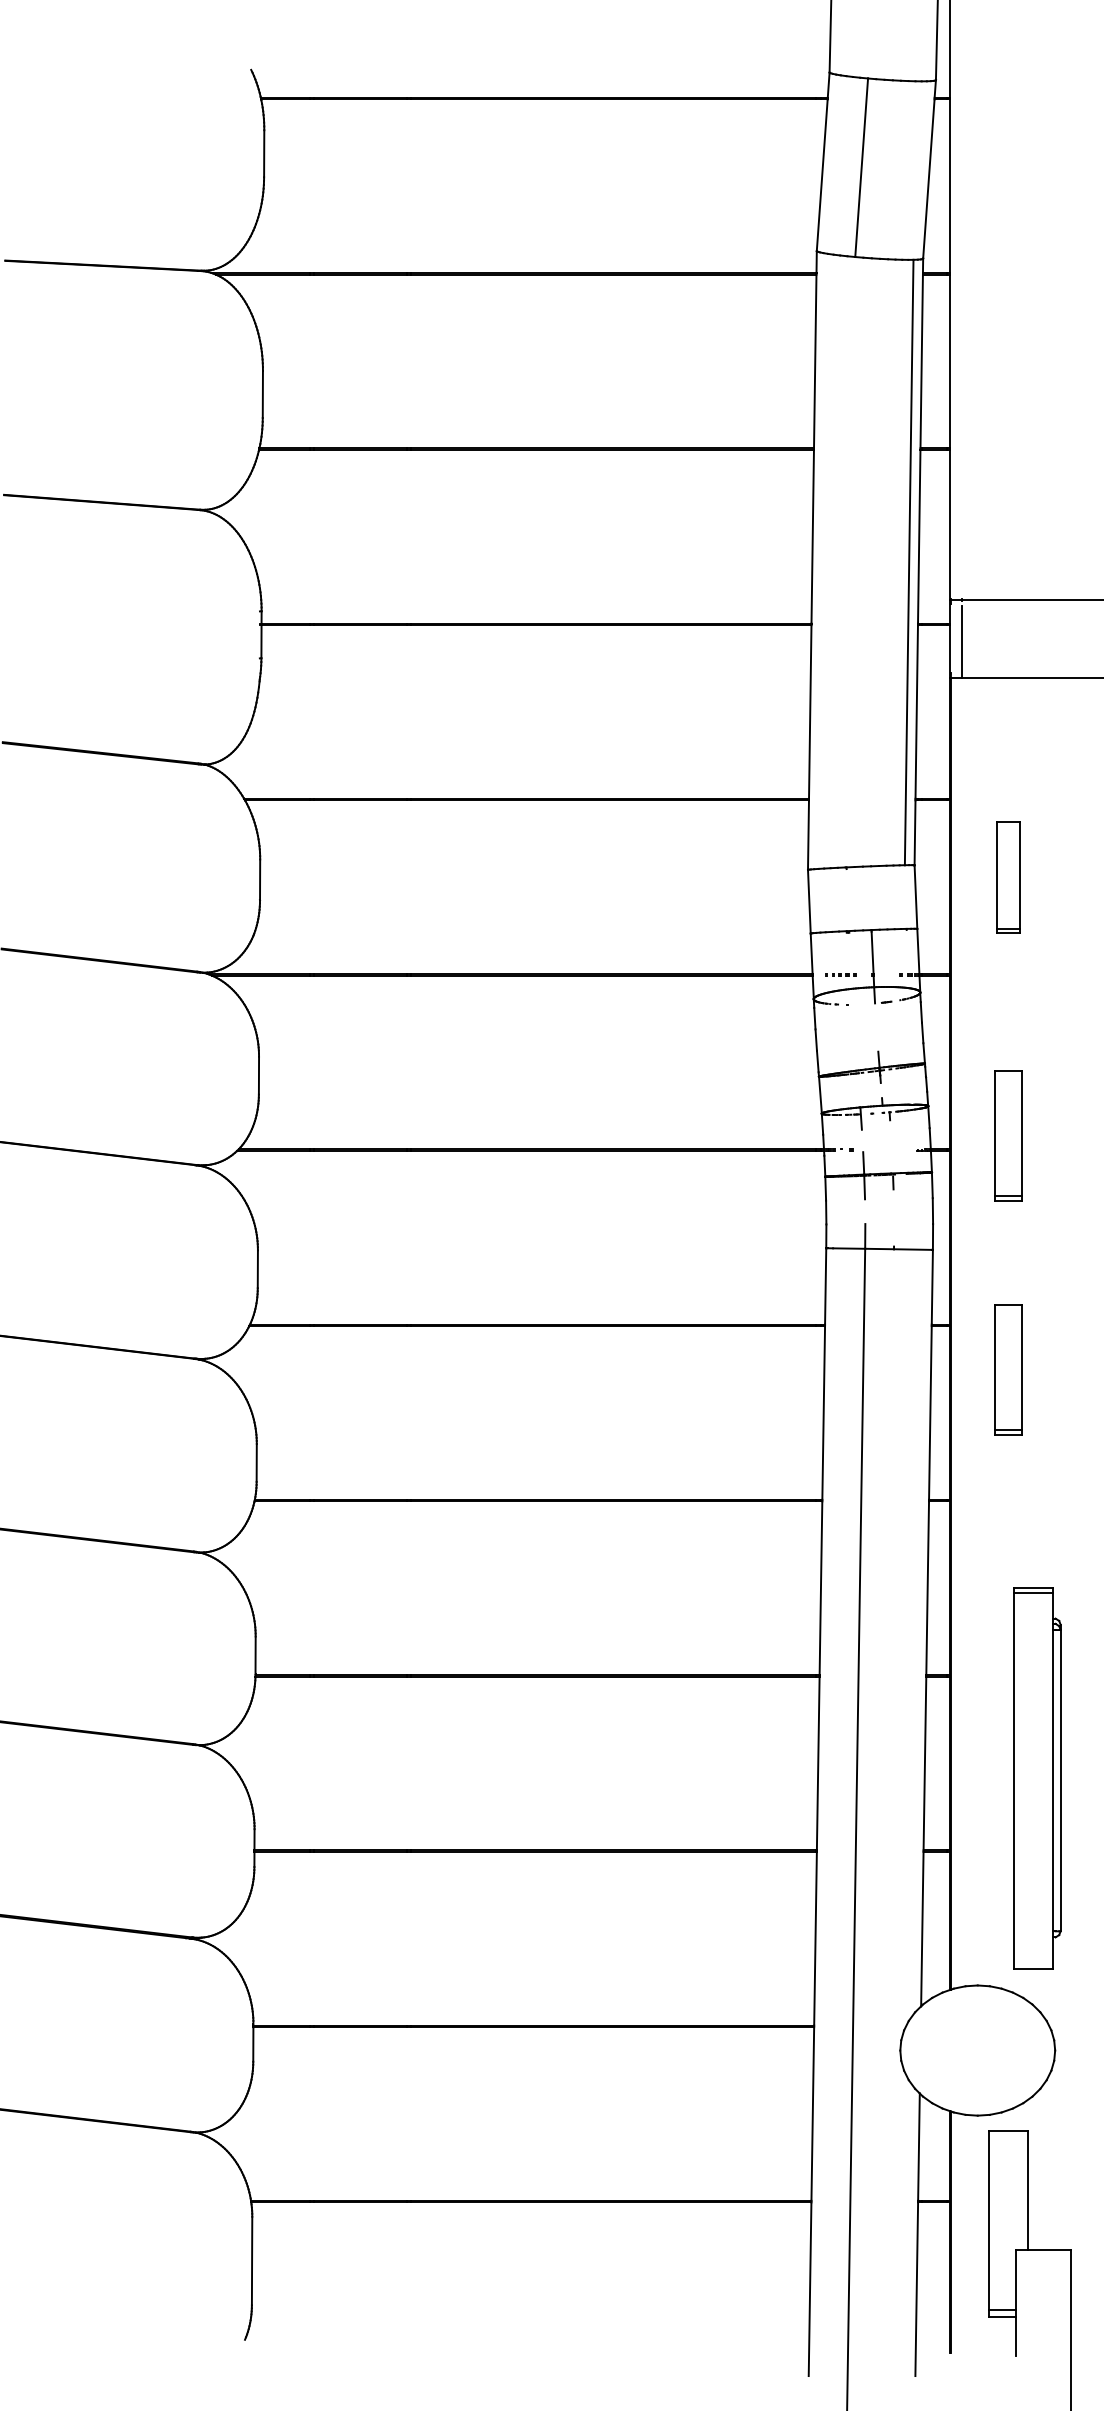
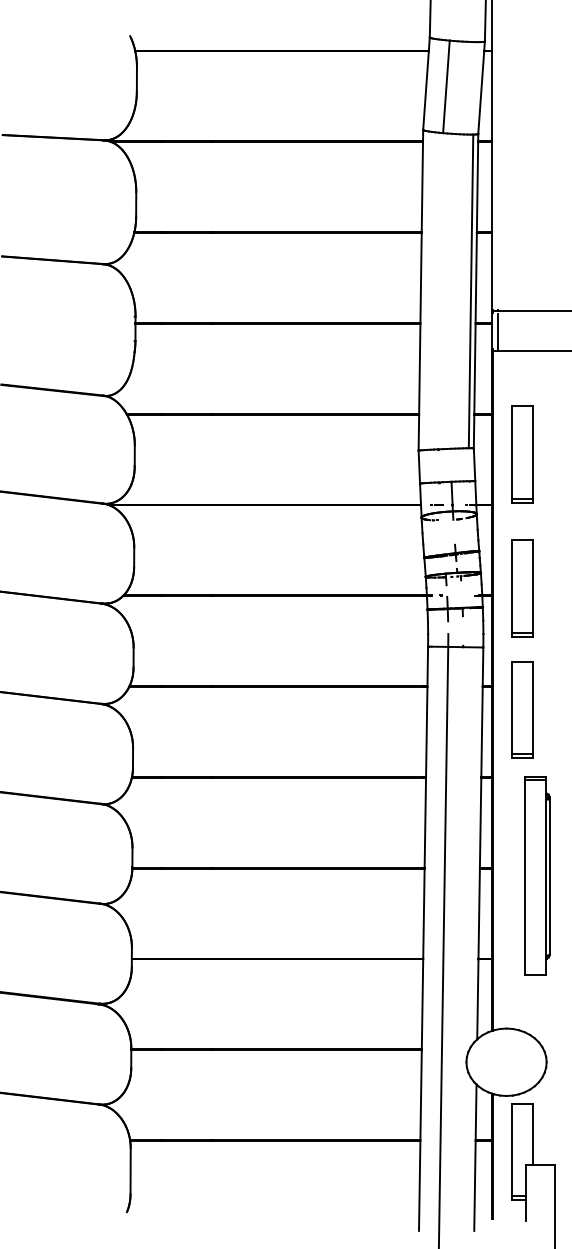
part: (1008, 877) -> (522, 454), size x1.67
part: (1008, 1136) -> (522, 588), size x1.43
part: (1008, 1369) -> (522, 709), size x1.43
part: (1037, 1776) -> (537, 875), moved

